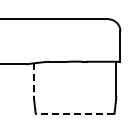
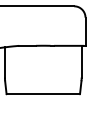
line: (33, 80) -> (4, 63), dashed -> solid
line: (75, 113) -> (43, 94), dashed -> solid

